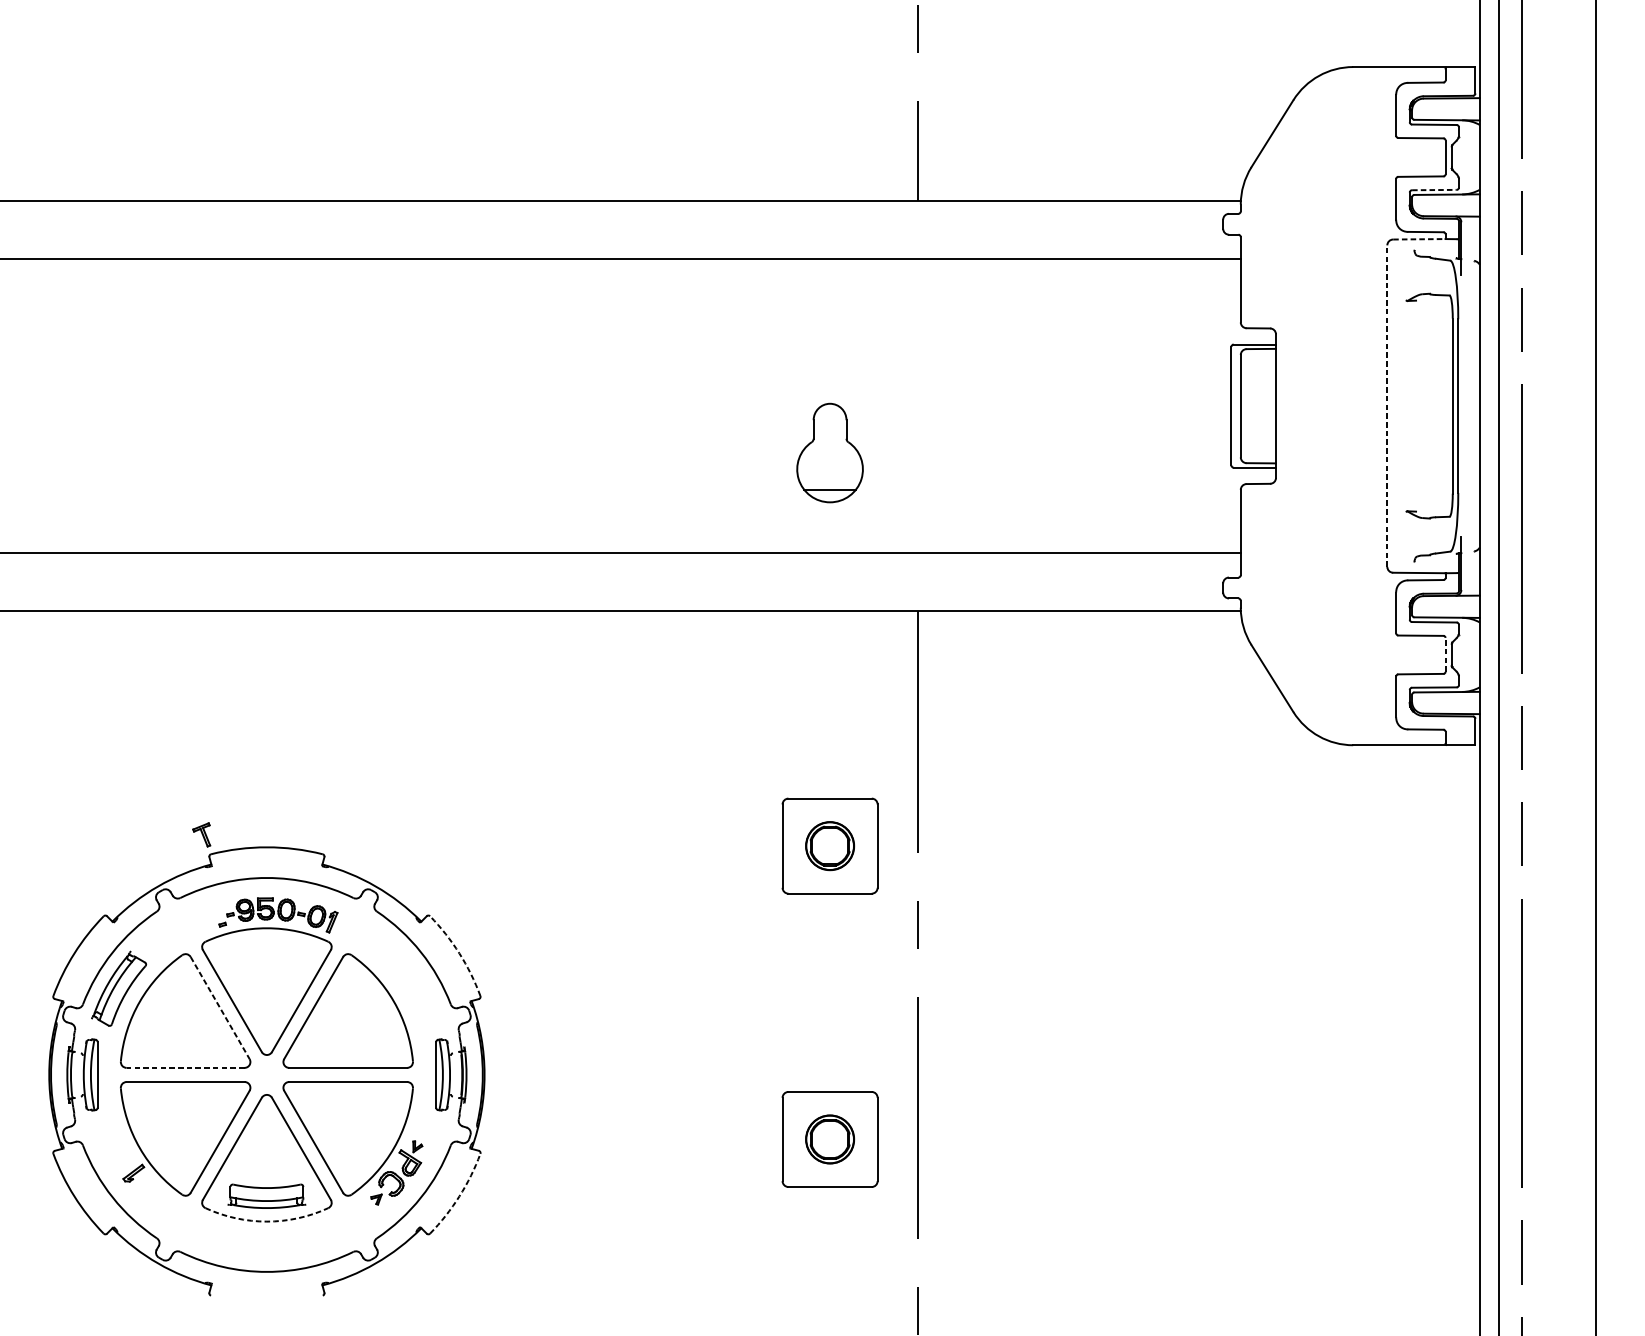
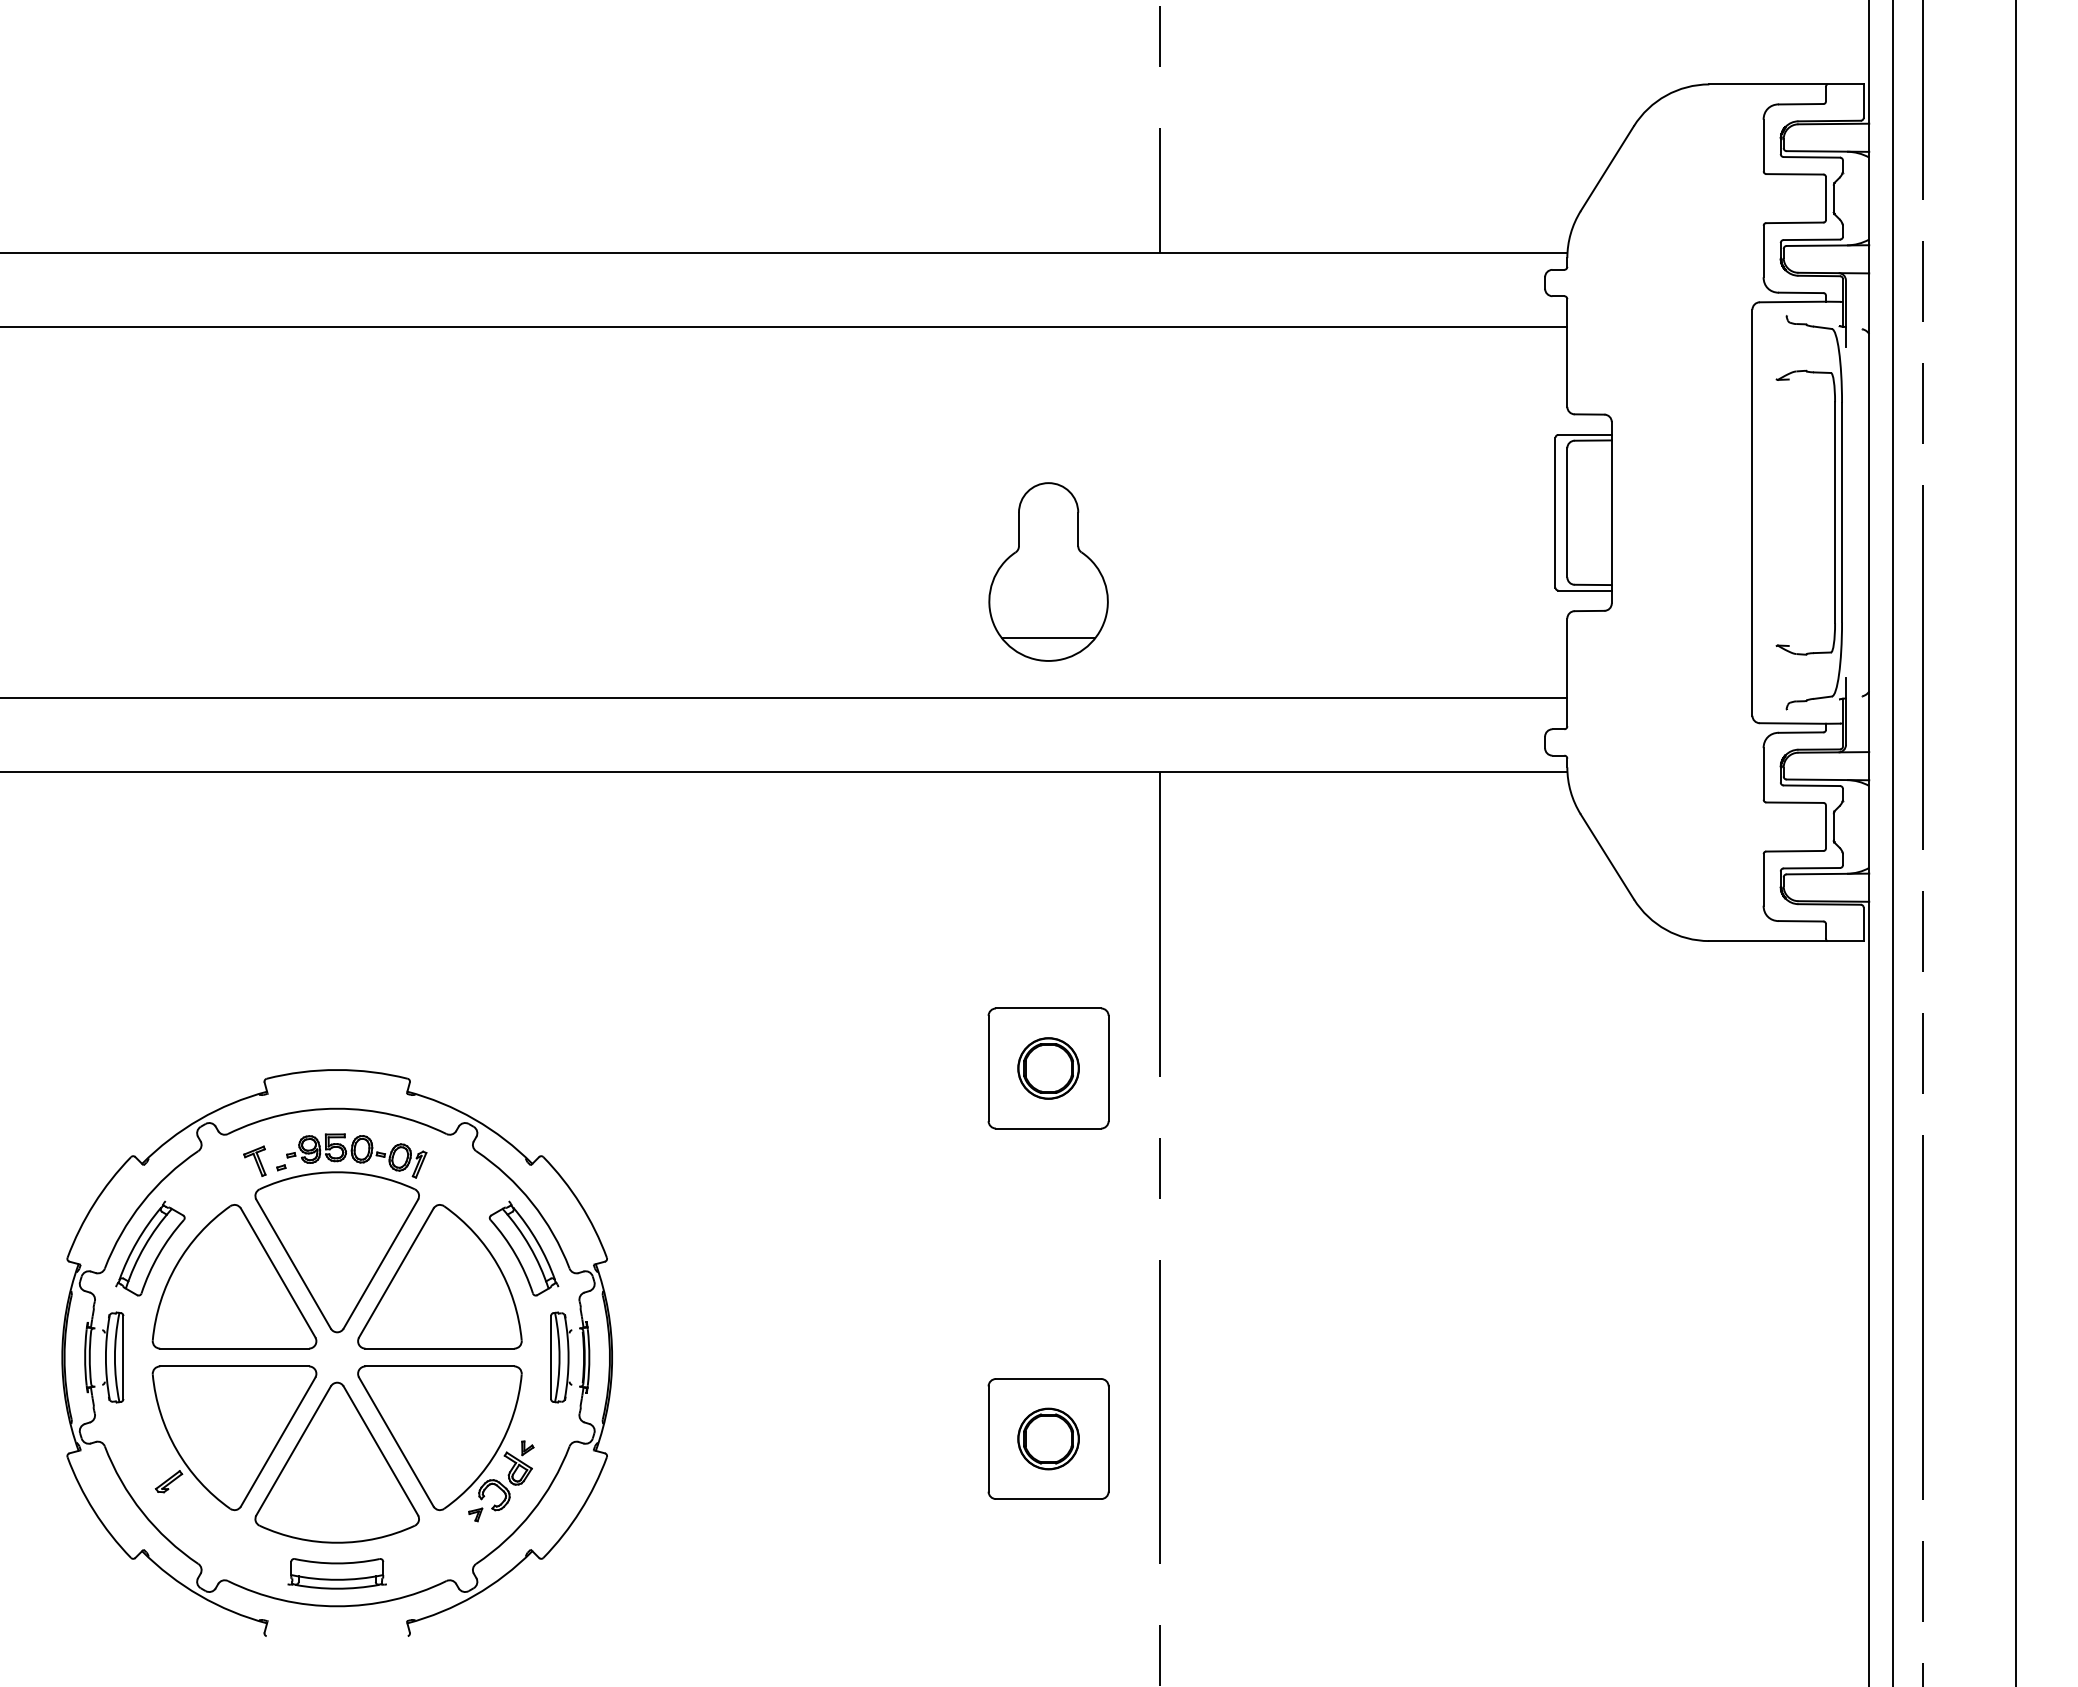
line: (1434, 189) -> (1812, 239), dashed -> solid
line: (1419, 239) -> (1793, 302), dashed -> solid
line: (1387, 405) -> (1752, 512), dashed -> solid
part: (830, 452) -> (1048, 571), size x1.43
line: (1445, 654) -> (1825, 826), dashed -> solid
part: (201, 834) -> (254, 1160), moved
arc: (459, 953) -> (580, 1204), dashed -> solid
part: (414, 988) -> (523, 1248), added
line: (220, 1008) -> (278, 1273), dashed -> solid
line: (185, 1067) -> (234, 1348), dashed -> solid
part: (266, 1196) -> (336, 1573), moved
arc: (459, 1196) -> (580, 1510), dashed -> solid
arc: (267, 1221) -> (337, 1542), dashed -> solid

